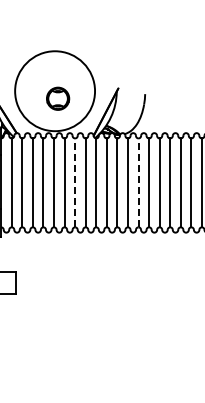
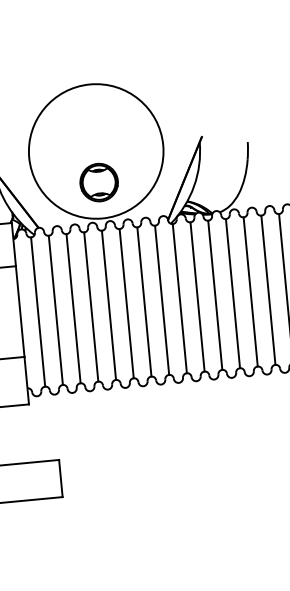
part: (58, 98) -> (99, 182), moved
line: (75, 182) -> (144, 301), dashed -> solid
line: (138, 182) -> (250, 291), dashed -> solid

